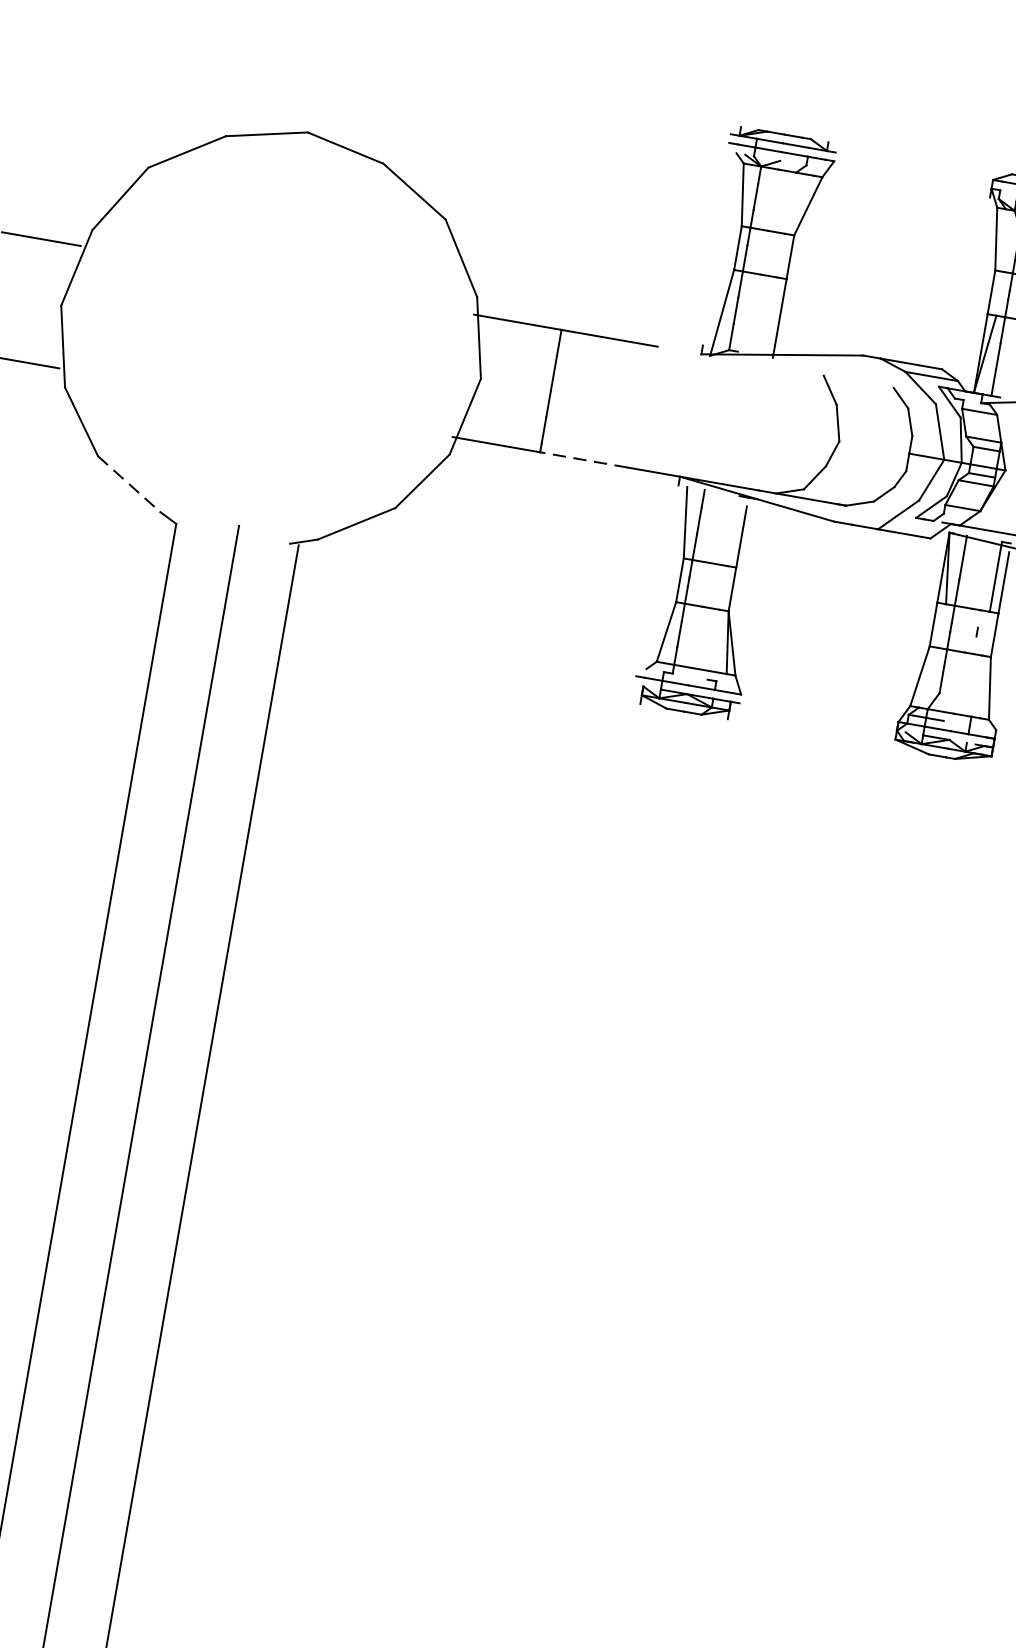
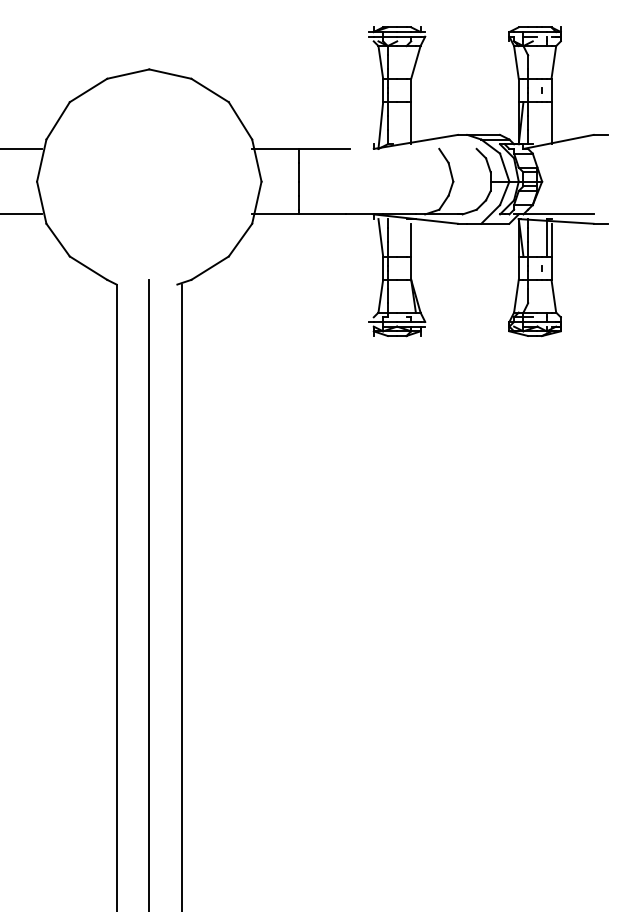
line: (582, 459) -> (321, 214), dashed -> solid
line: (129, 484) -> (88, 268), dashed -> solid

